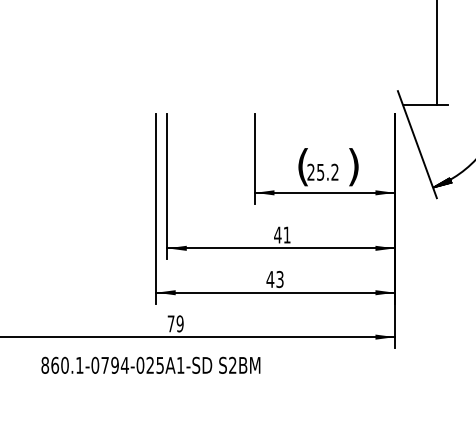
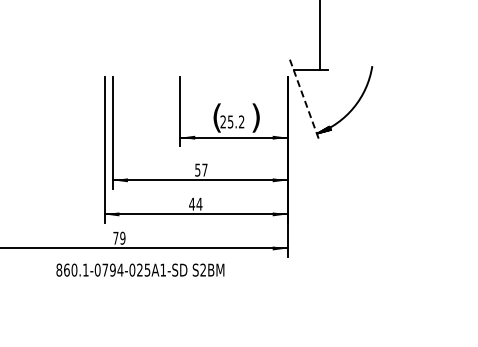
line: (416, 144) -> (304, 100), solid -> dashed
text: (281, 234) -> (200, 169), 41 -> 57
text: (280, 278) -> (199, 203), 43 -> 44
text: (151, 364) -> (140, 269), moved

